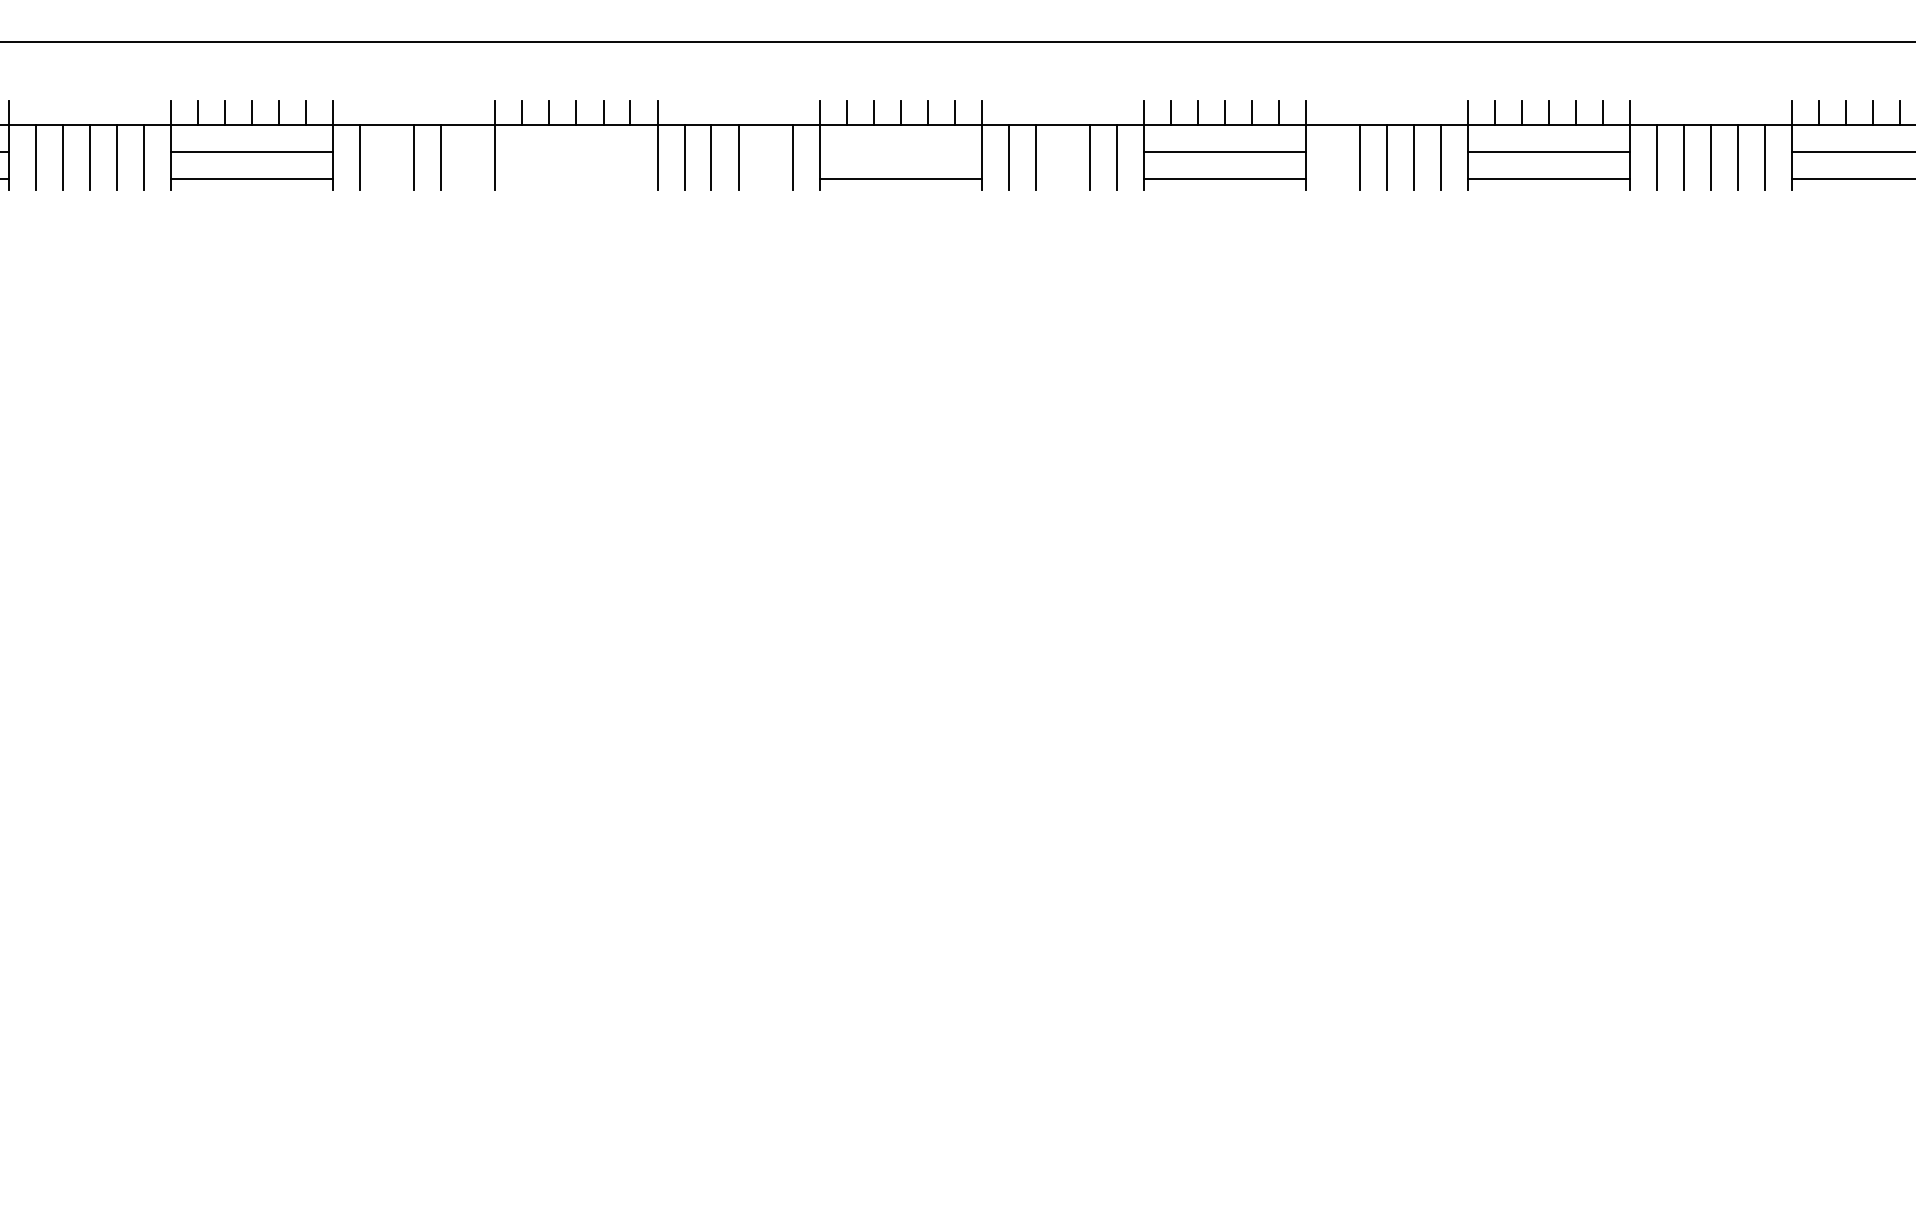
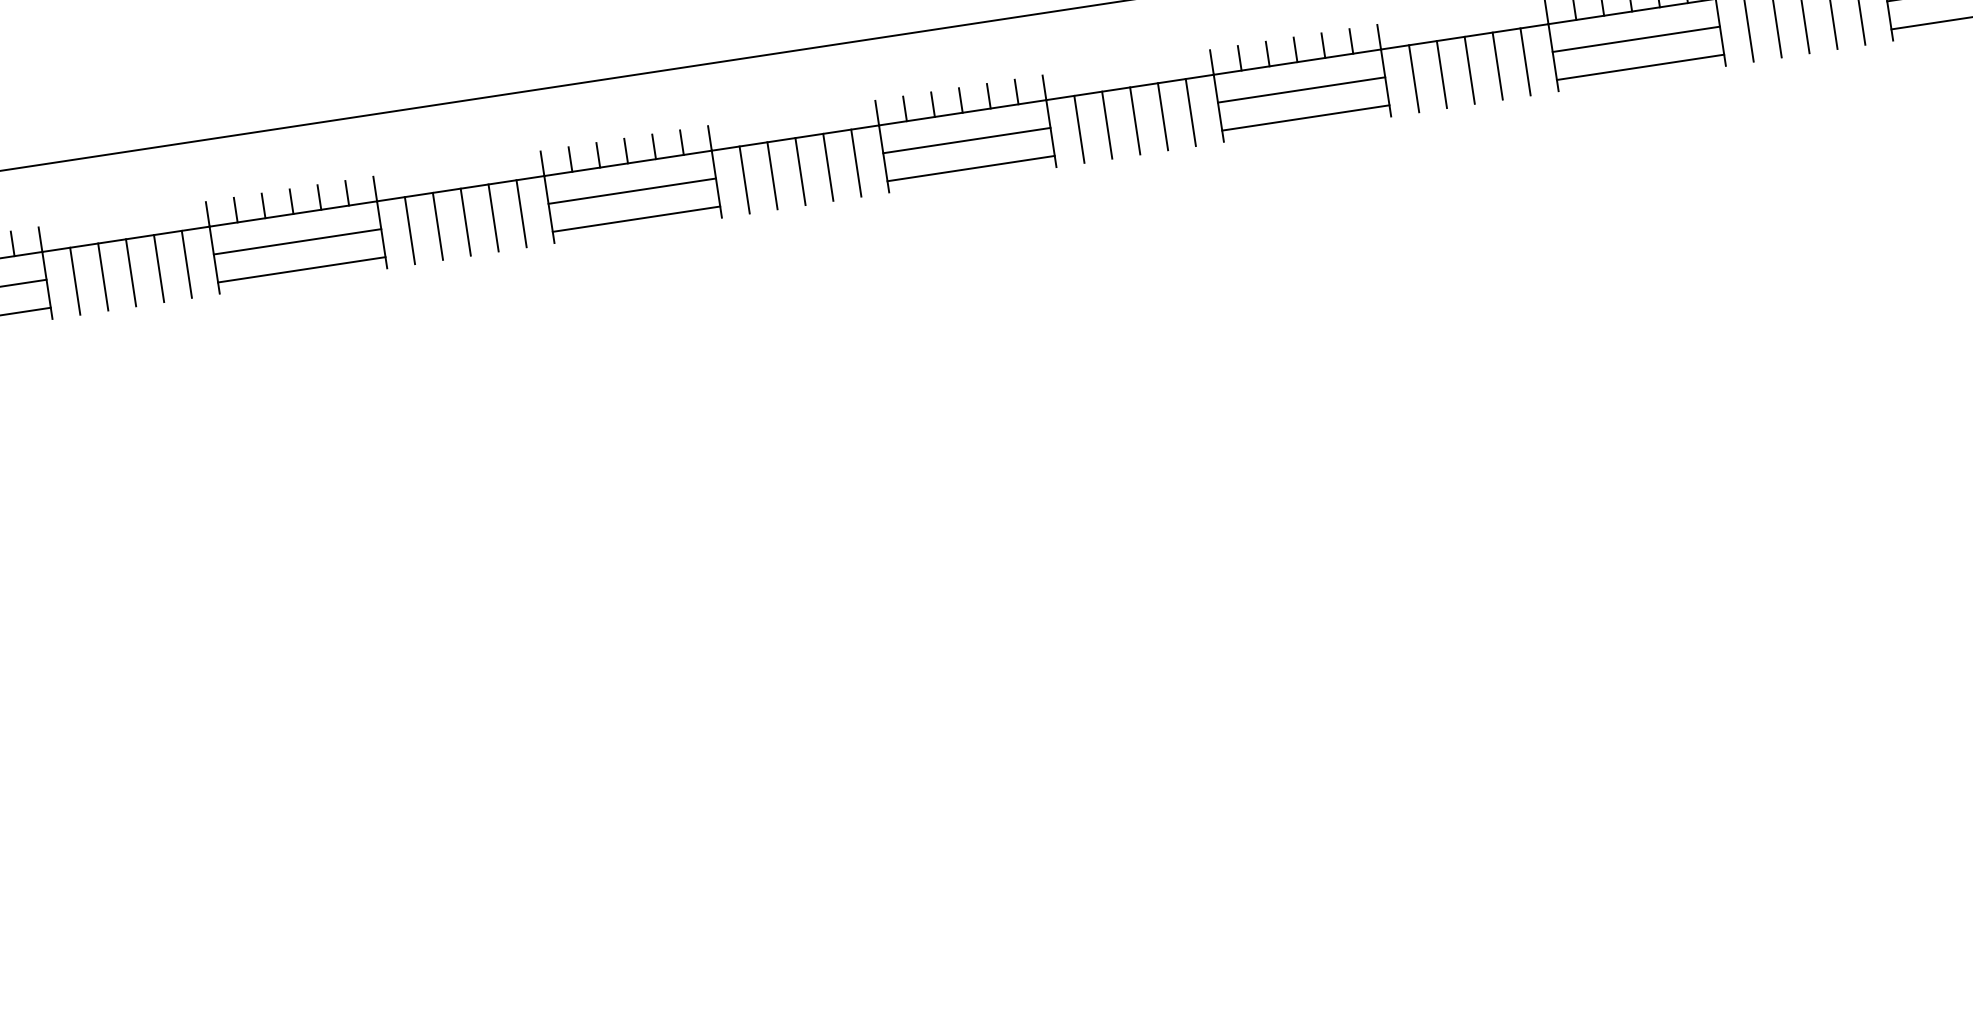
line: (576, 152) -> (632, 191), added
line: (900, 152) -> (966, 141), added
line: (387, 157) -> (438, 226), added
line: (468, 157) -> (521, 213), added
line: (765, 157) -> (828, 167), added
line: (1062, 157) -> (1134, 120), added
line: (1332, 157) -> (1413, 78), added
line: (576, 179) -> (636, 219), added

